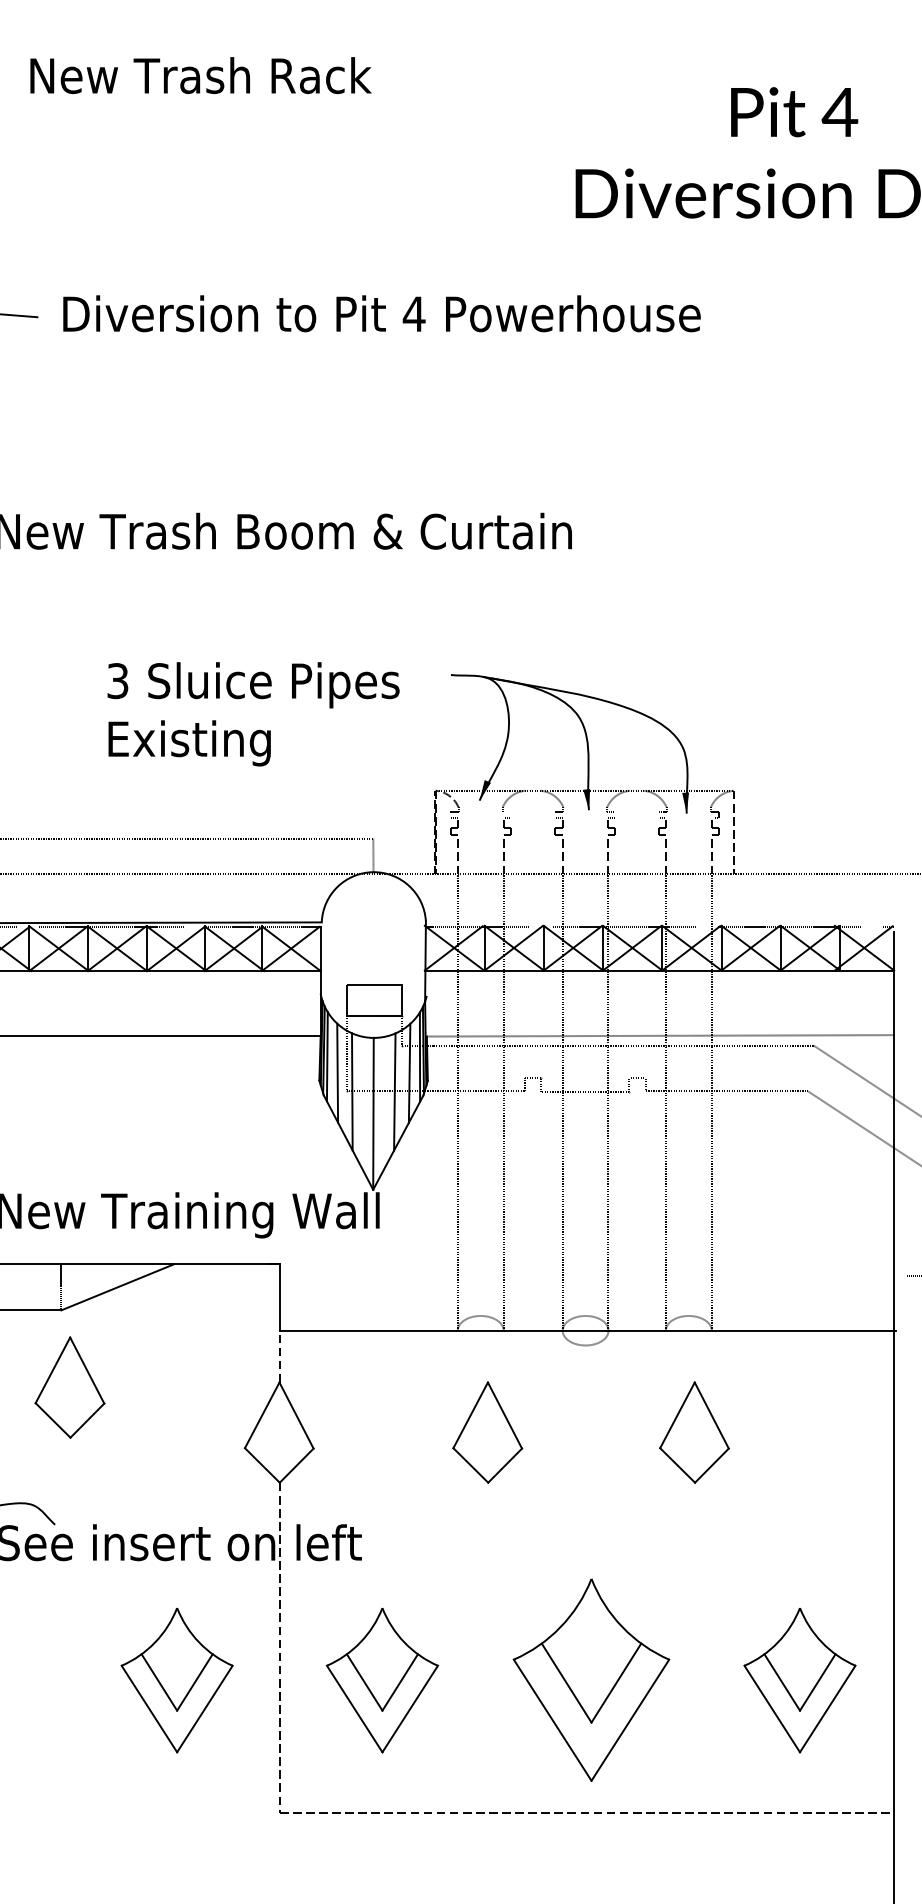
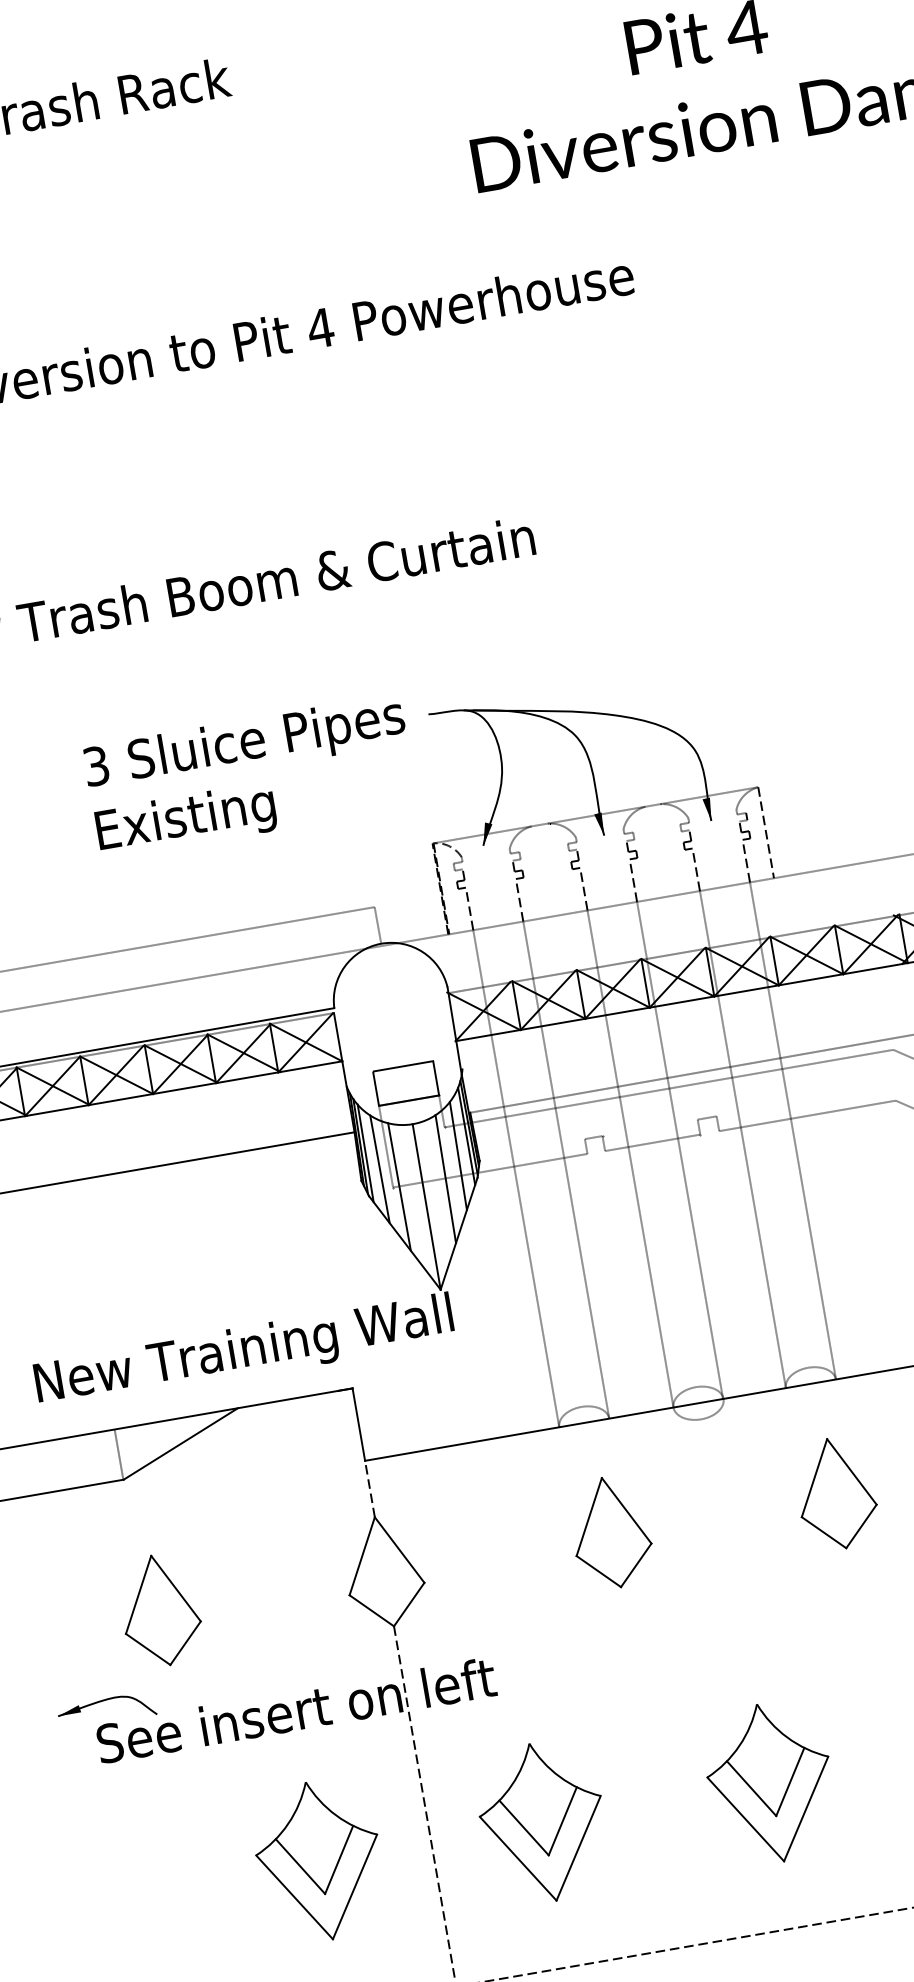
text: (253, 714) -> (250, 777), moved
part: (69, 1387) -> (159, 1610), moved
part: (590, 1680) -> (769, 1783), size x0.71

